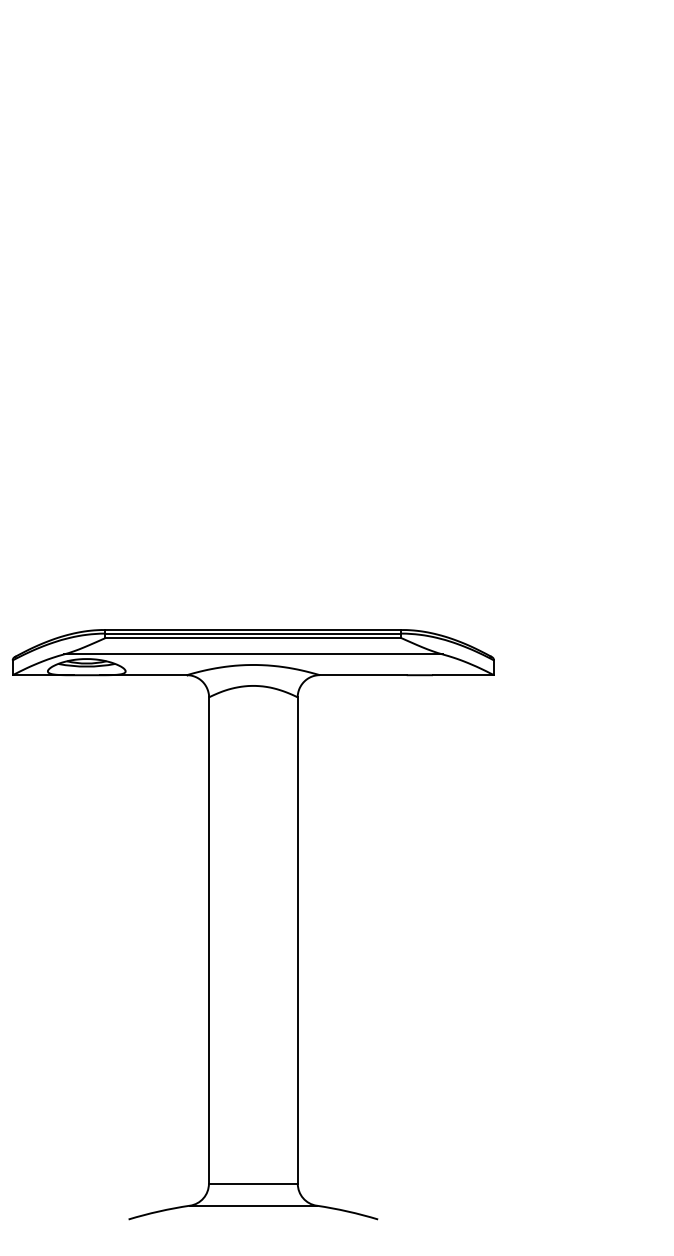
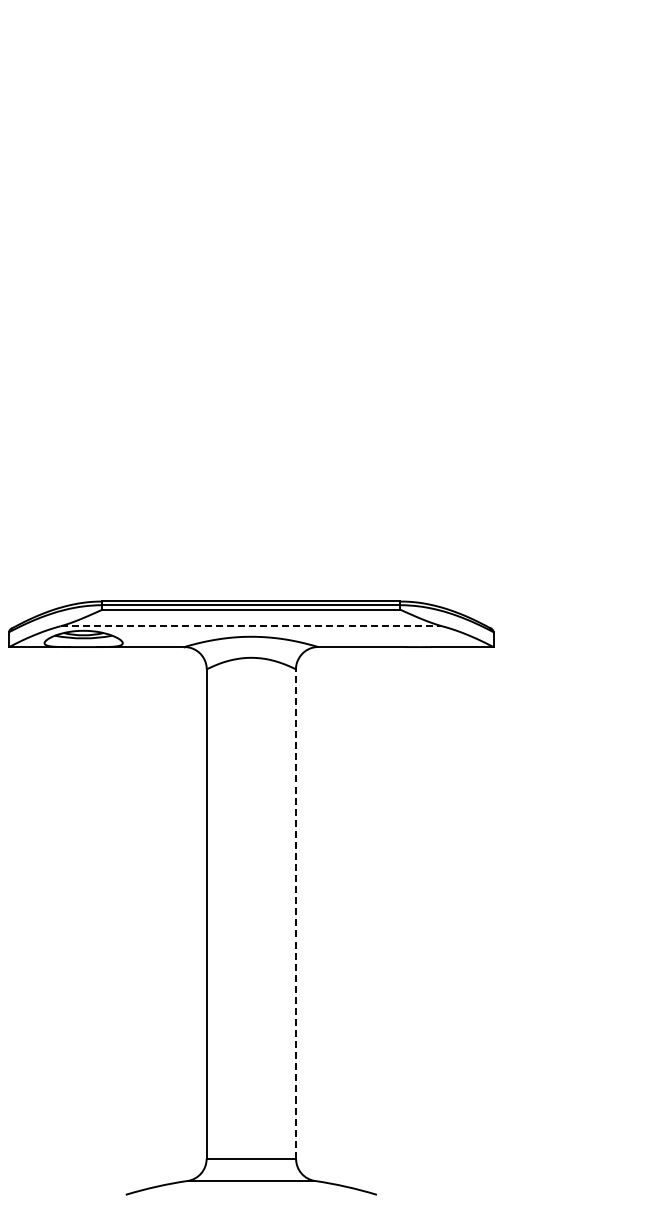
line: (253, 654) -> (251, 626), solid -> dashed
line: (297, 940) -> (295, 914), solid -> dashed

